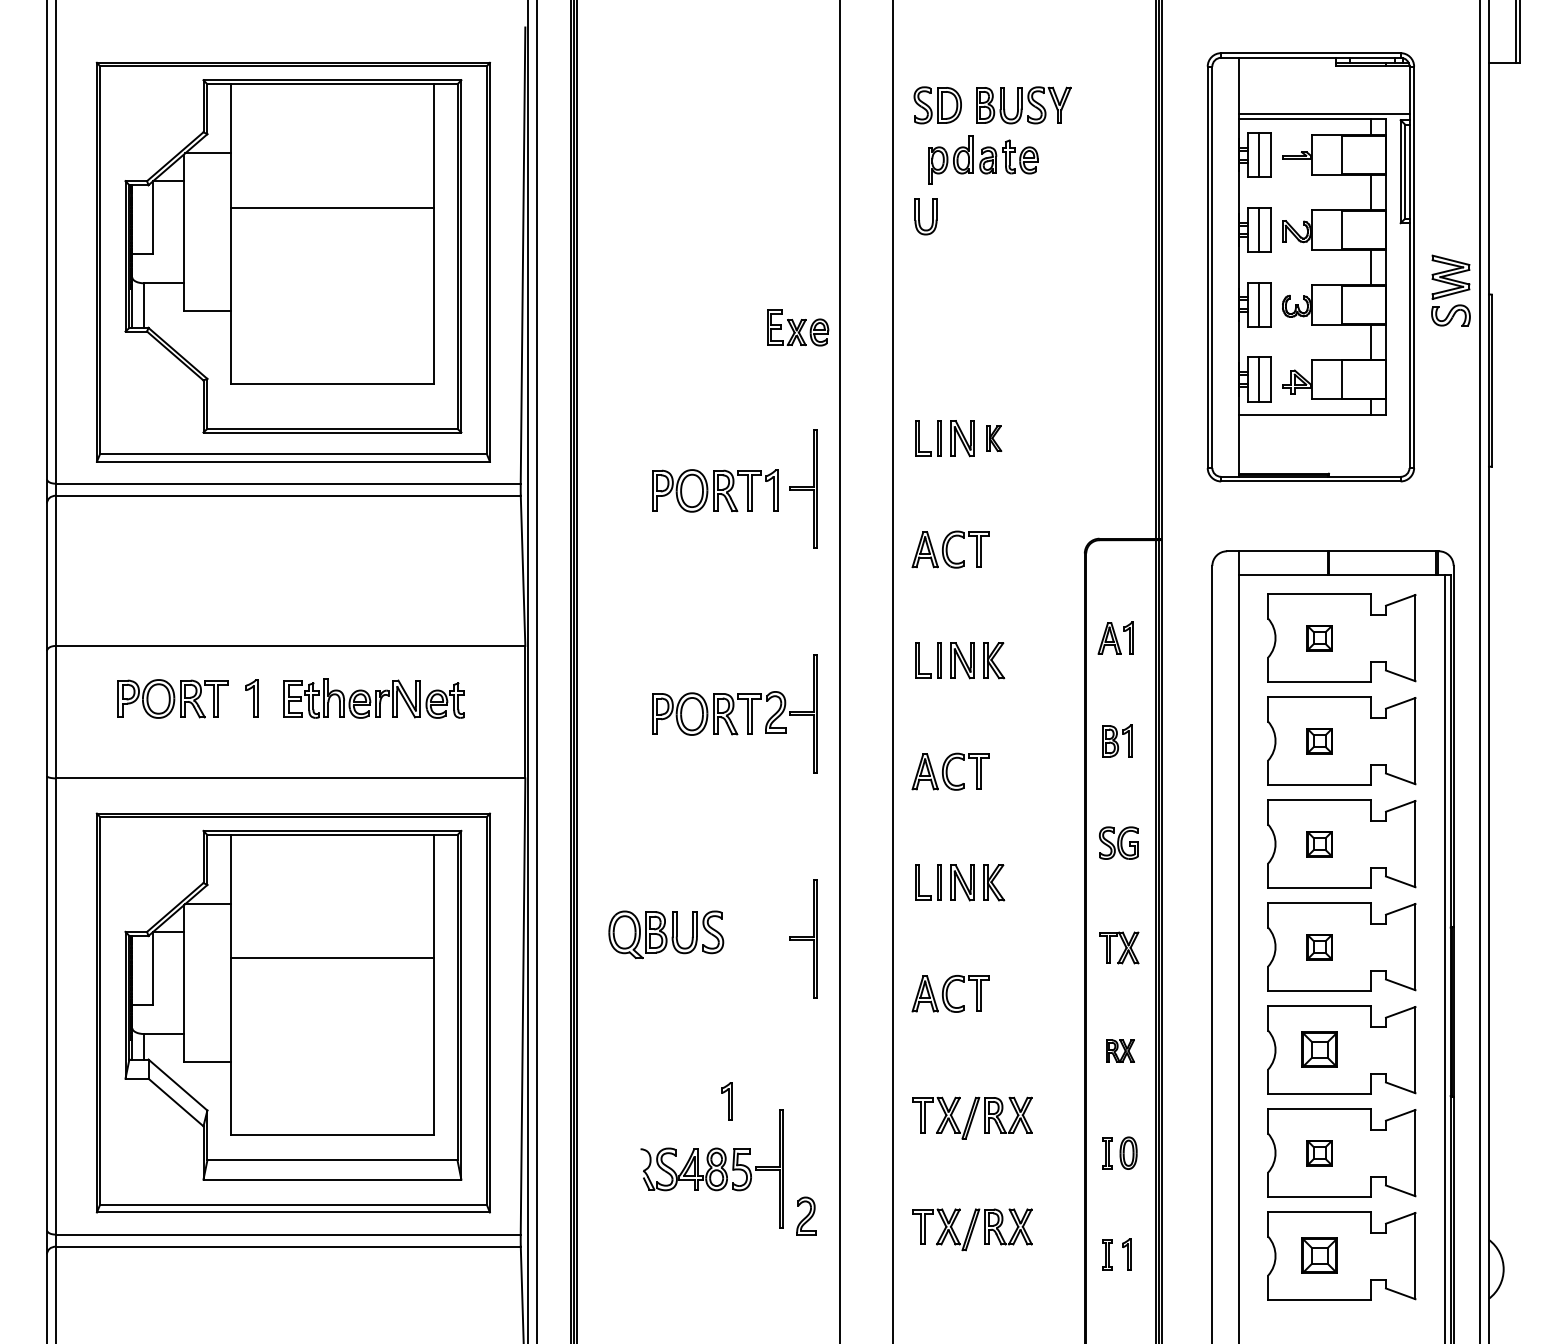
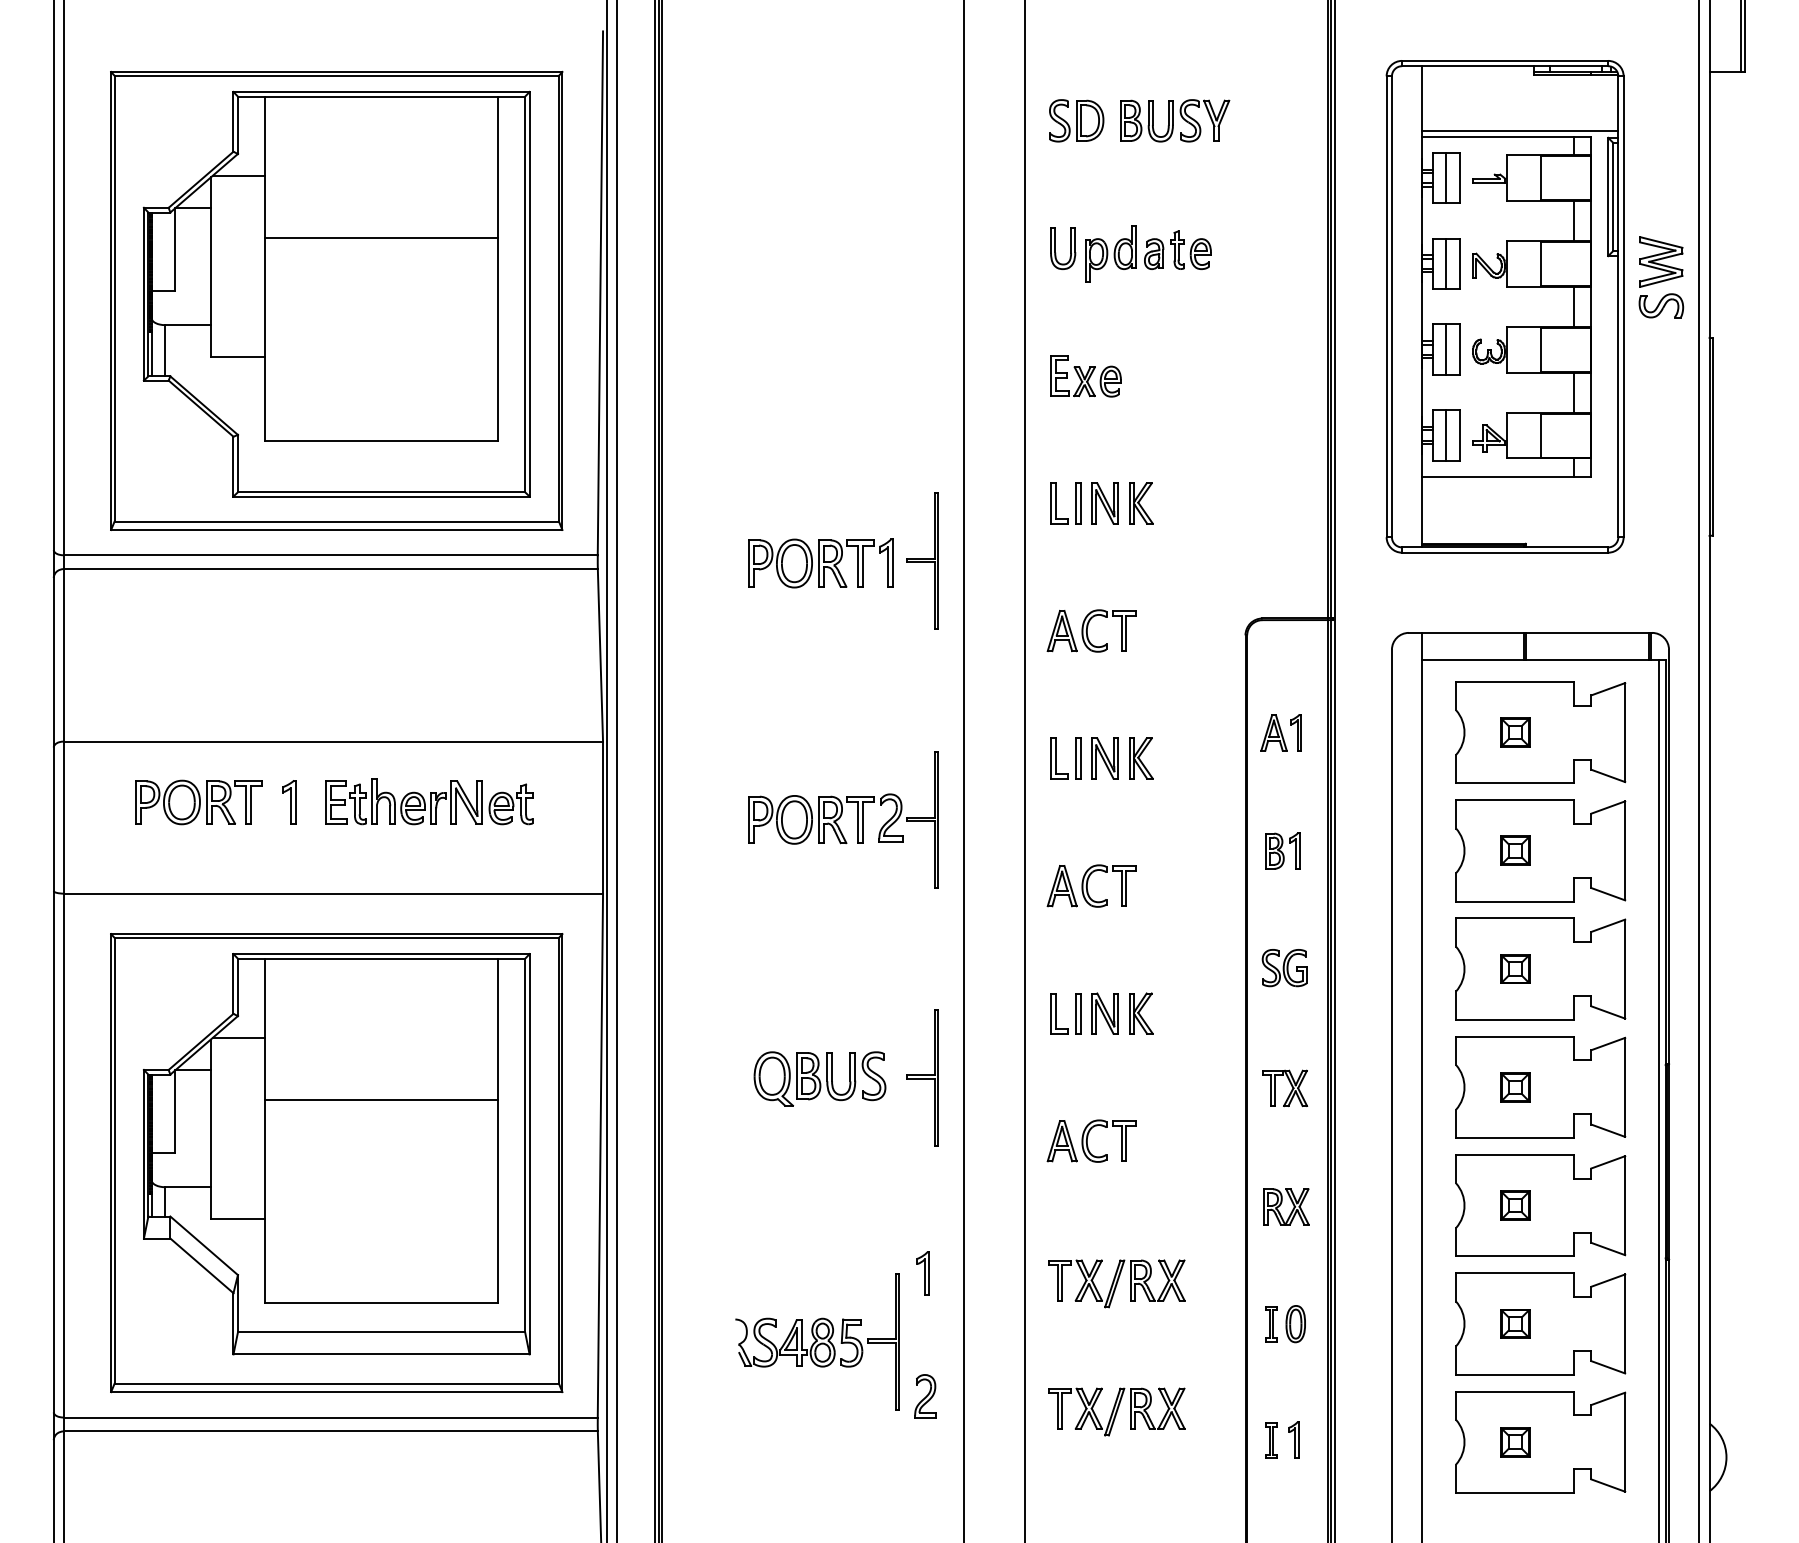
part: (983, 159) -> (1148, 253), moved
part: (1450, 290) -> (1660, 277), moved
part: (798, 327) -> (1086, 375), moved
part: (994, 438) -> (1141, 503), size x1.43
part: (666, 934) -> (820, 1078), moved
part: (1120, 1050) -> (1286, 1206), size x1.43
part: (1319, 1050) -> (1514, 1206), size x0.71
part: (726, 1101) -> (922, 1273), moved
part: (1319, 1256) -> (1514, 1442), size x0.71

